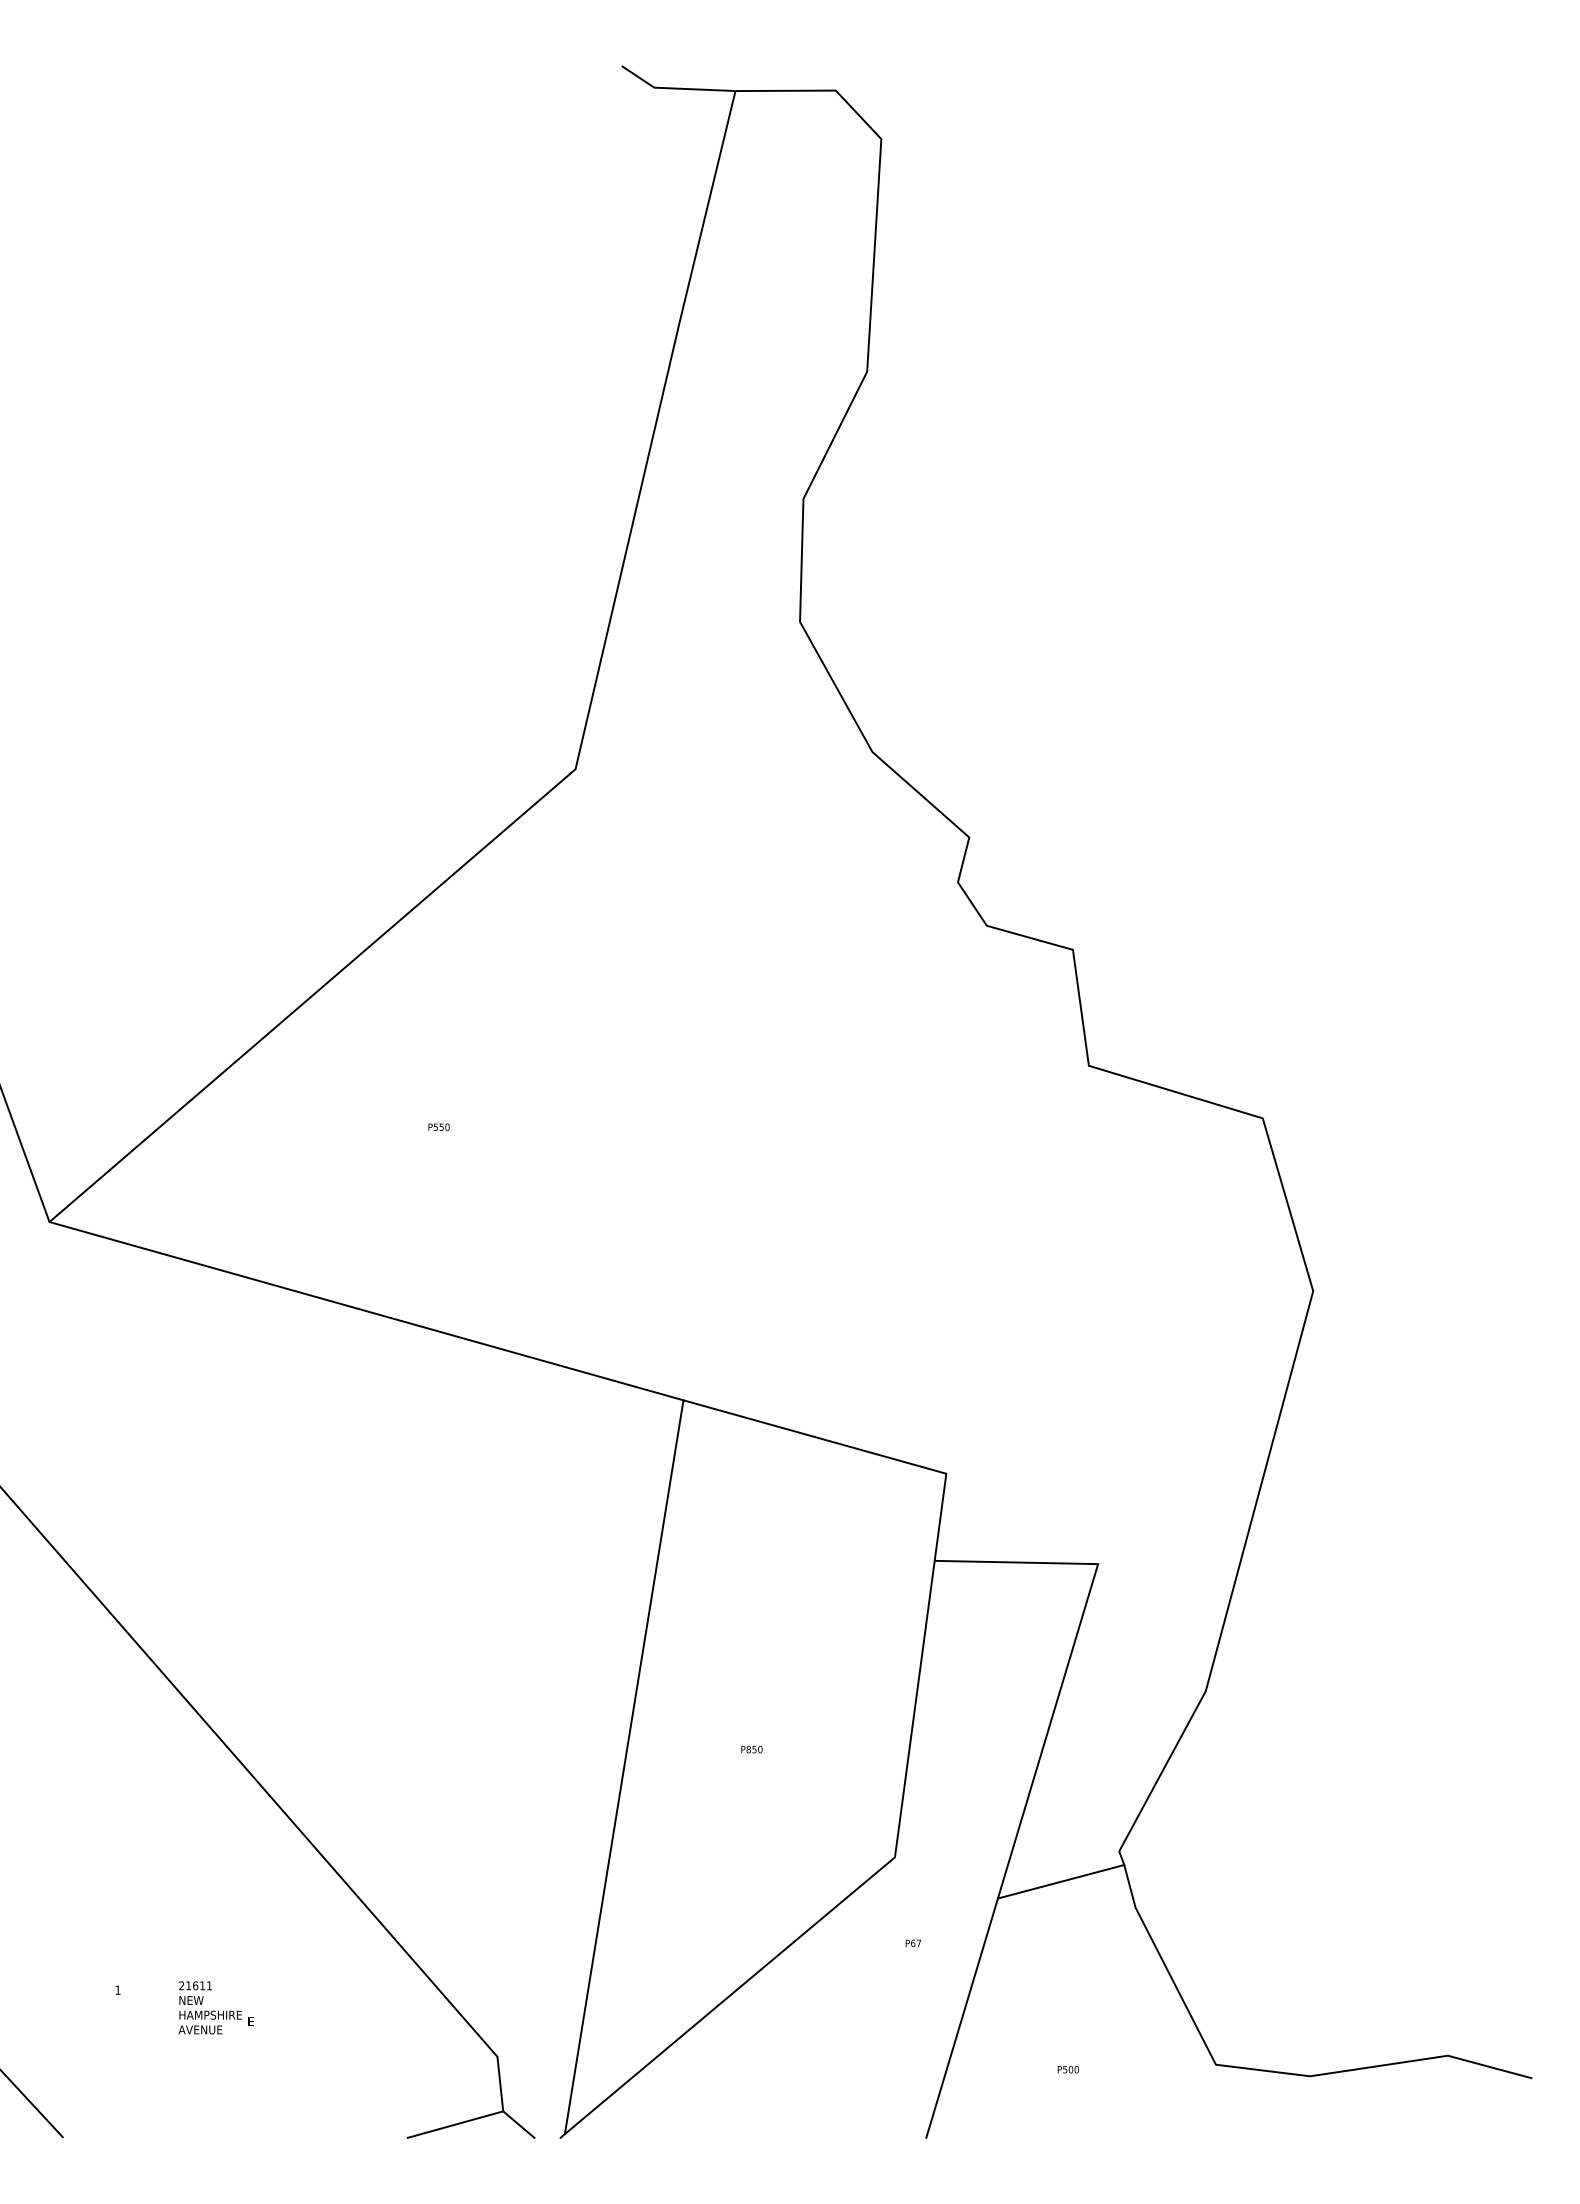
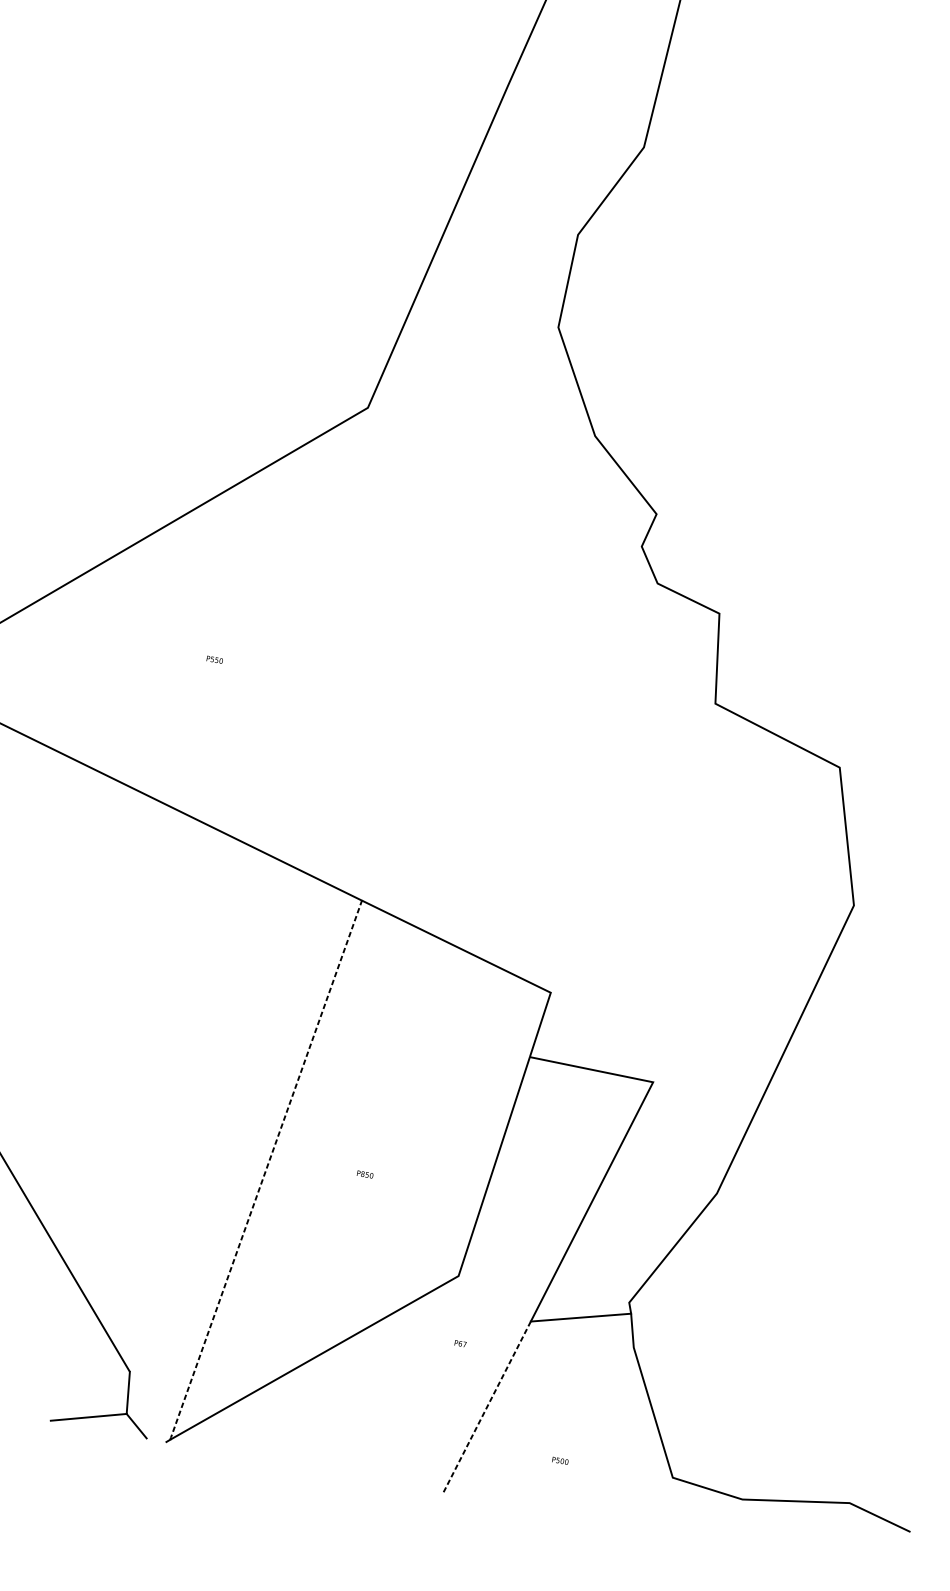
line: (624, 1768) -> (266, 1171), solid -> dashed
line: (962, 2018) -> (487, 1407), solid -> dashed

